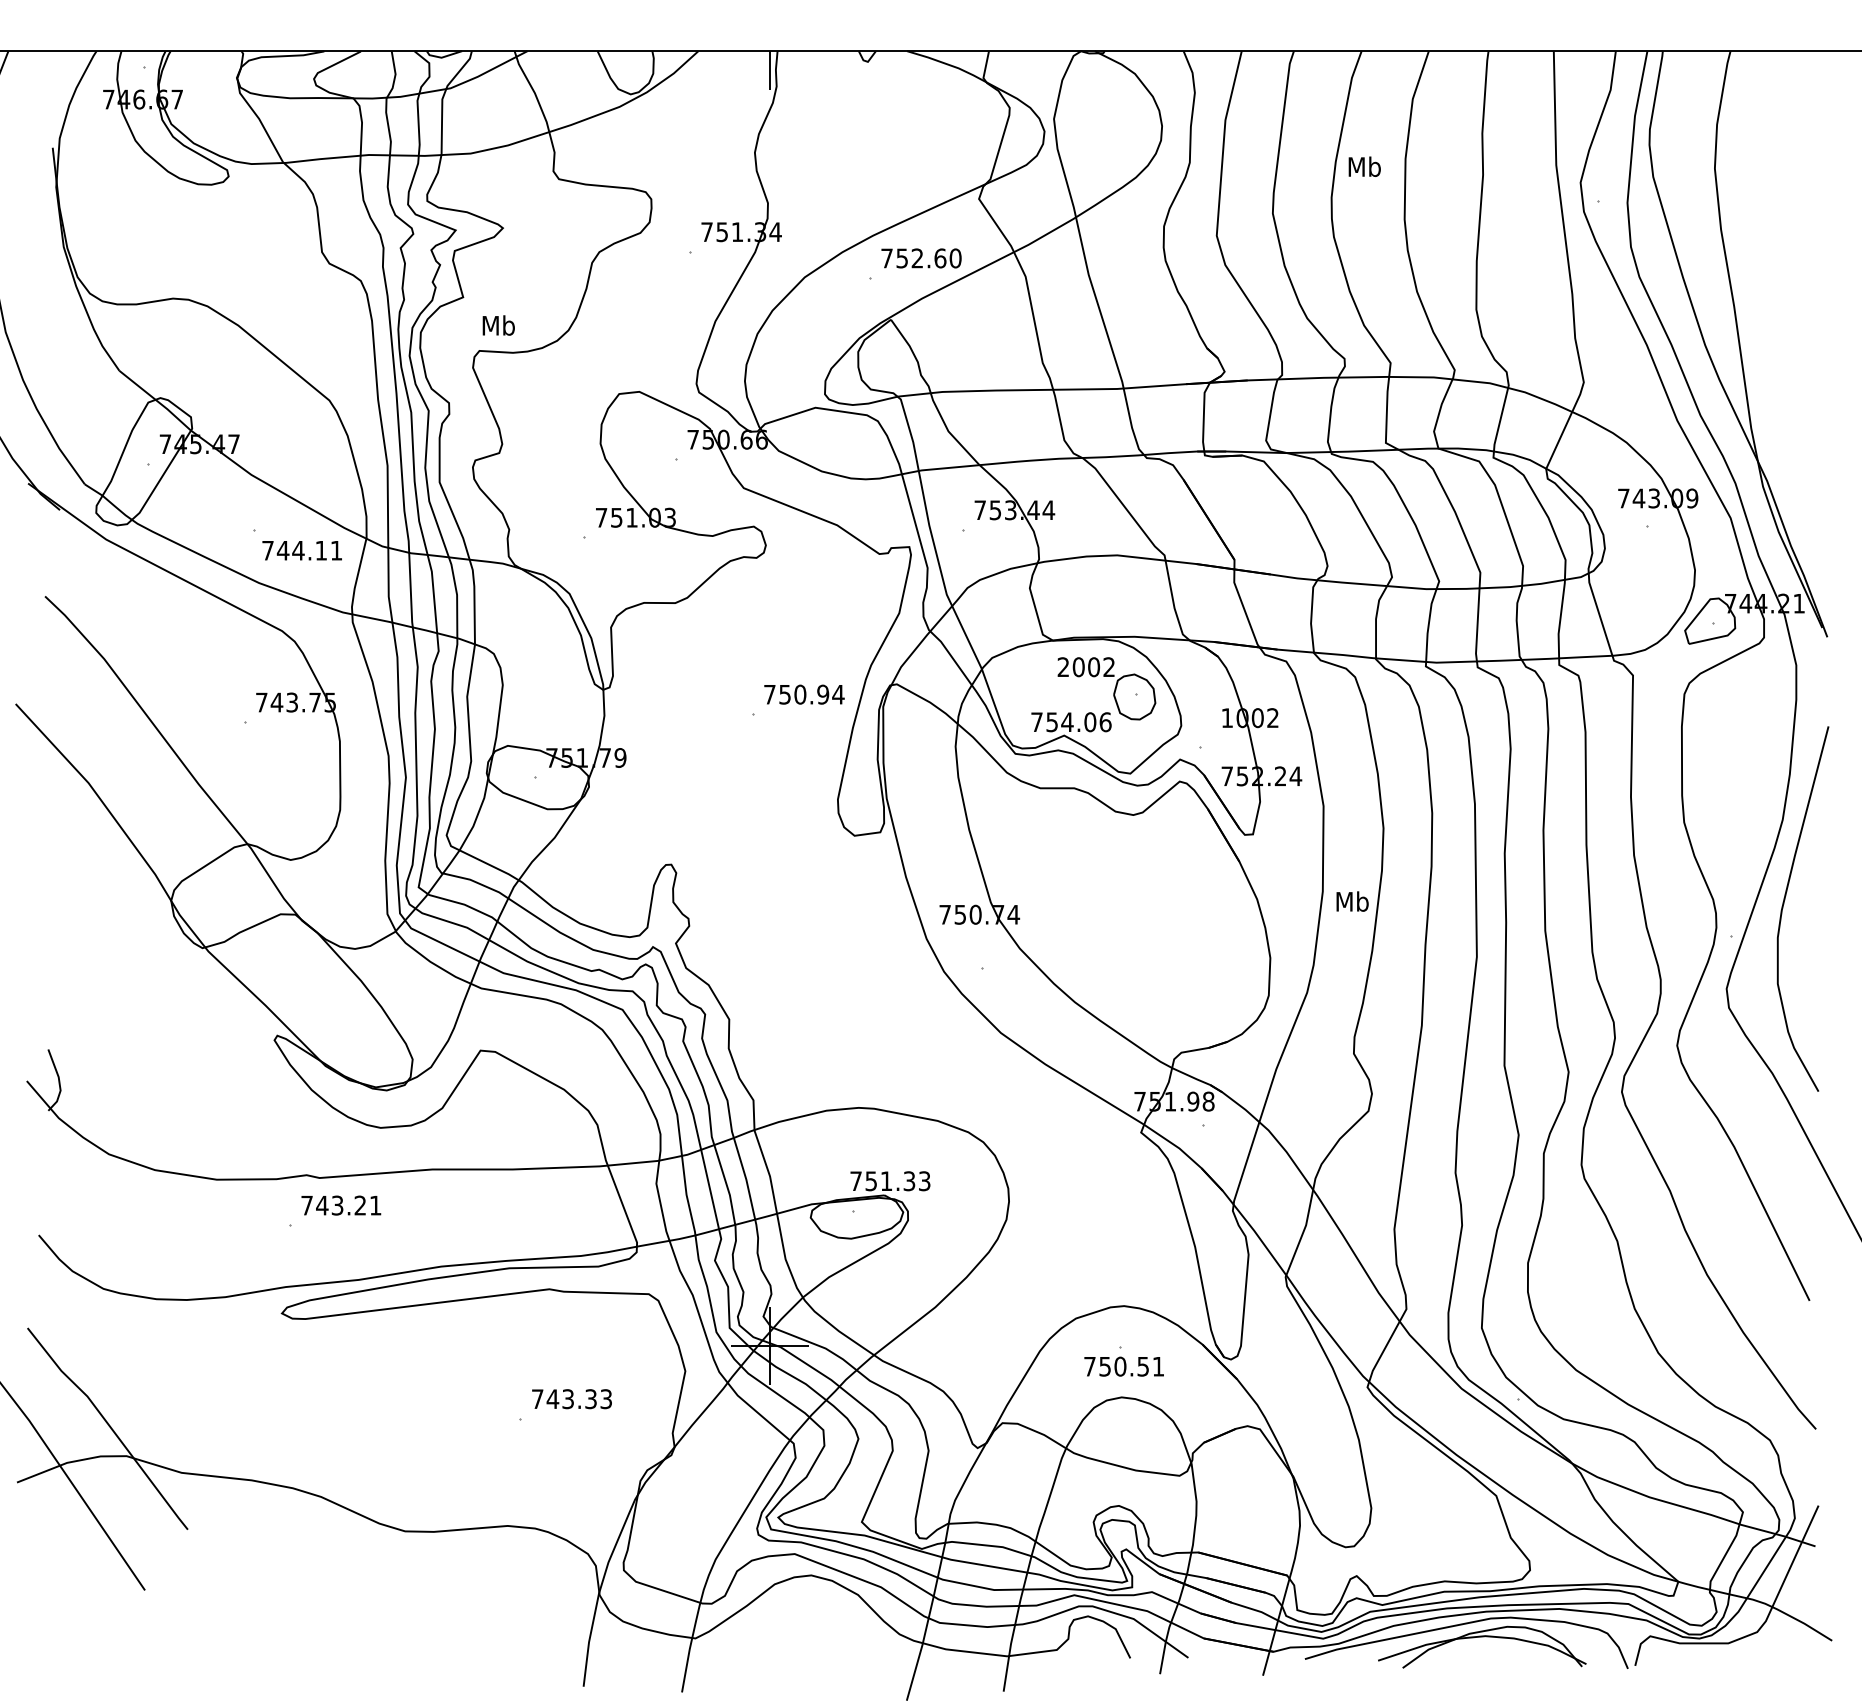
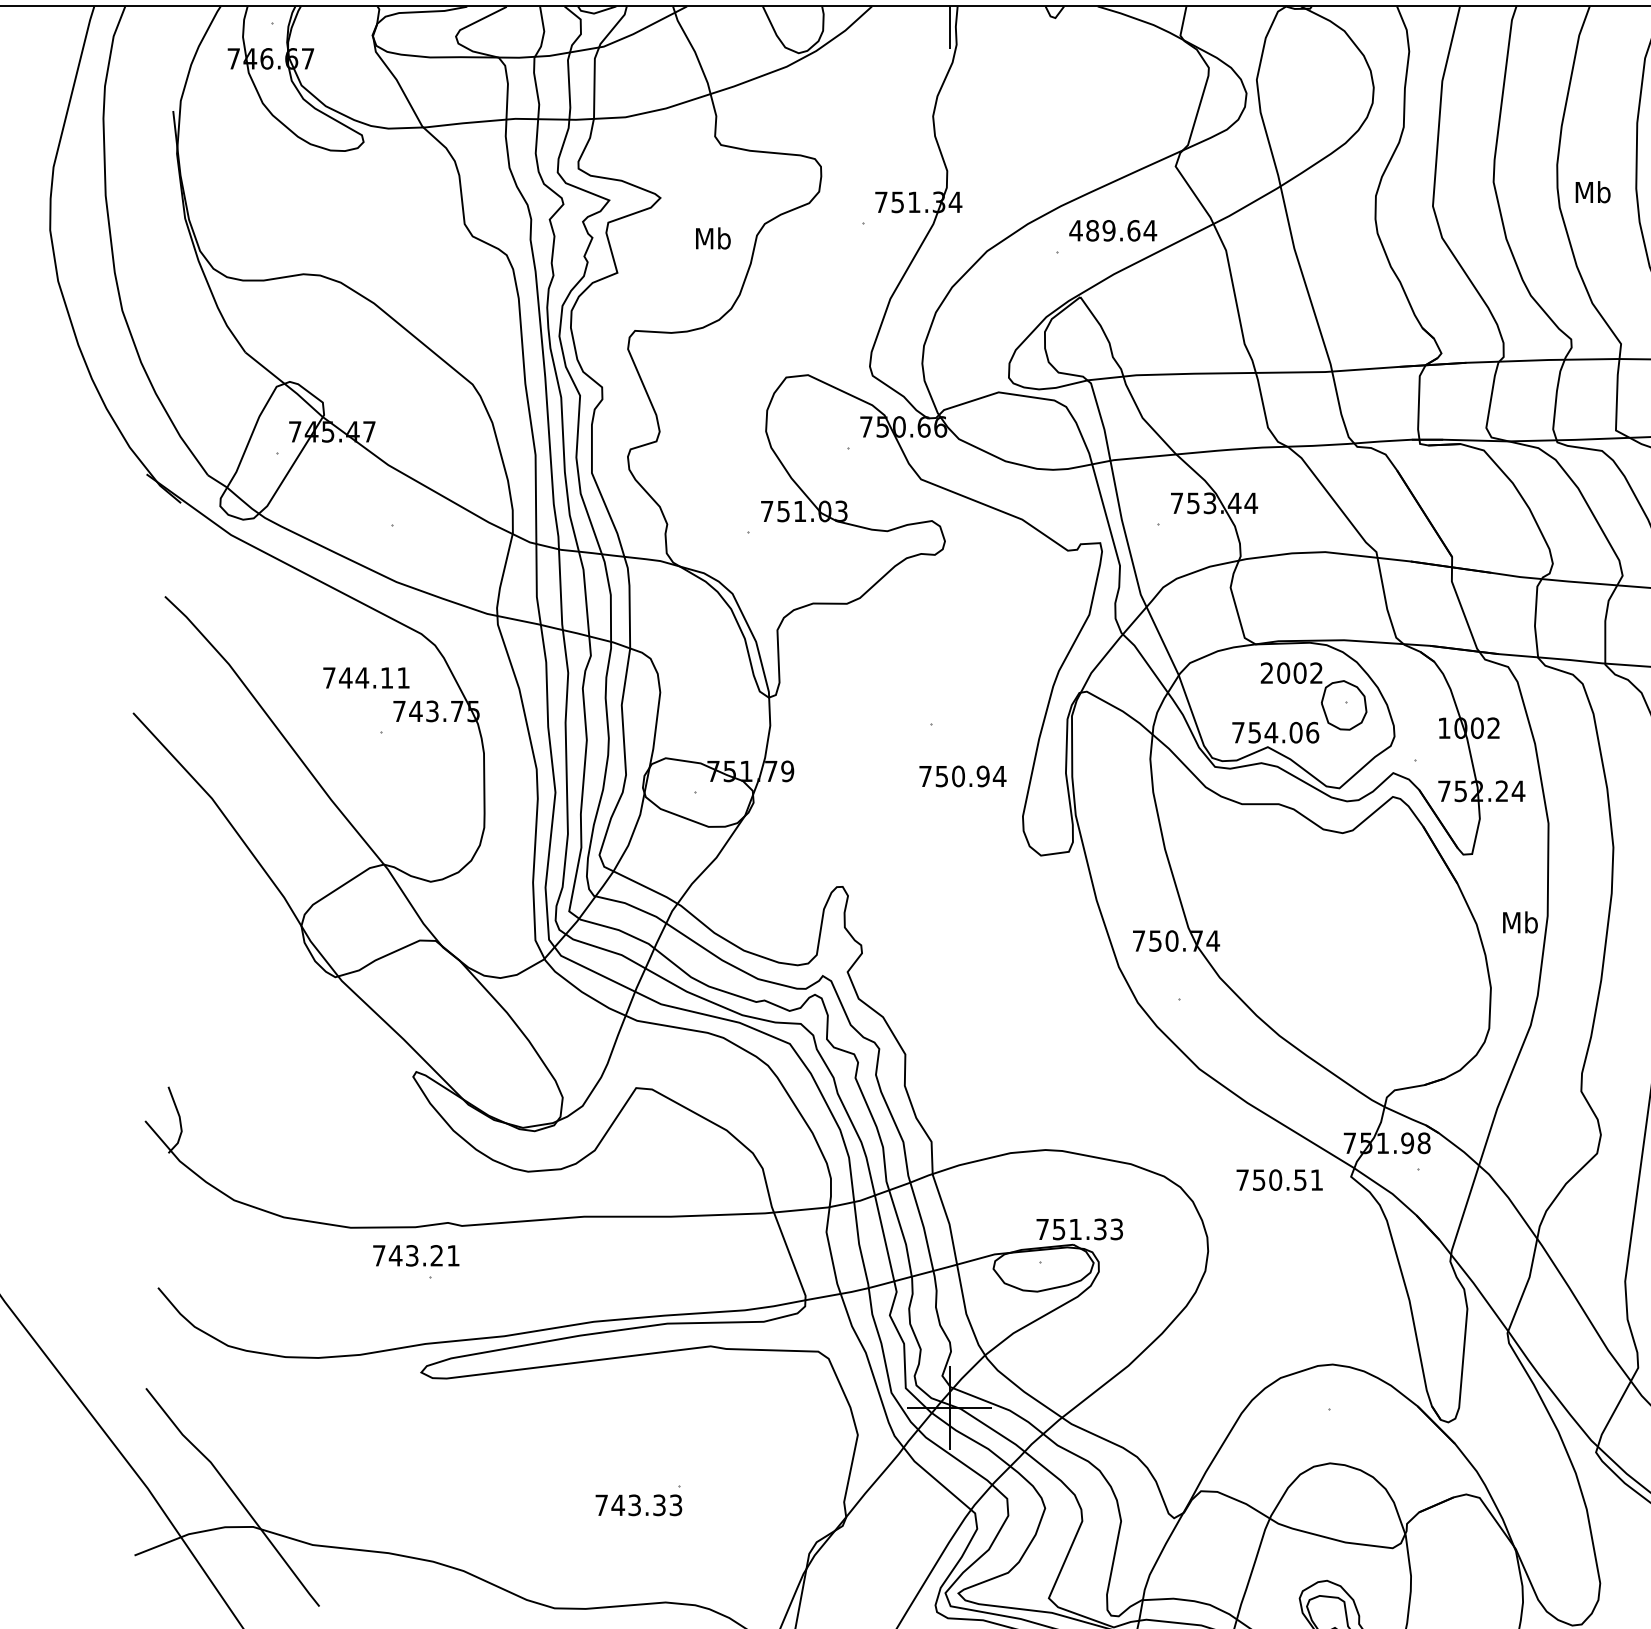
text: (1364, 166) -> (1592, 191), moved
text: (920, 258) -> (1112, 230), 752.60 -> 489.64
text: (498, 325) -> (712, 238), moved
text: (301, 550) -> (365, 677), moved
text: (804, 694) -> (962, 776), moved
text: (1352, 901) -> (1520, 922), moved
text: (341, 1205) -> (416, 1255), moved
text: (1123, 1366) -> (1278, 1179), moved
text: (571, 1399) -> (638, 1505), moved

